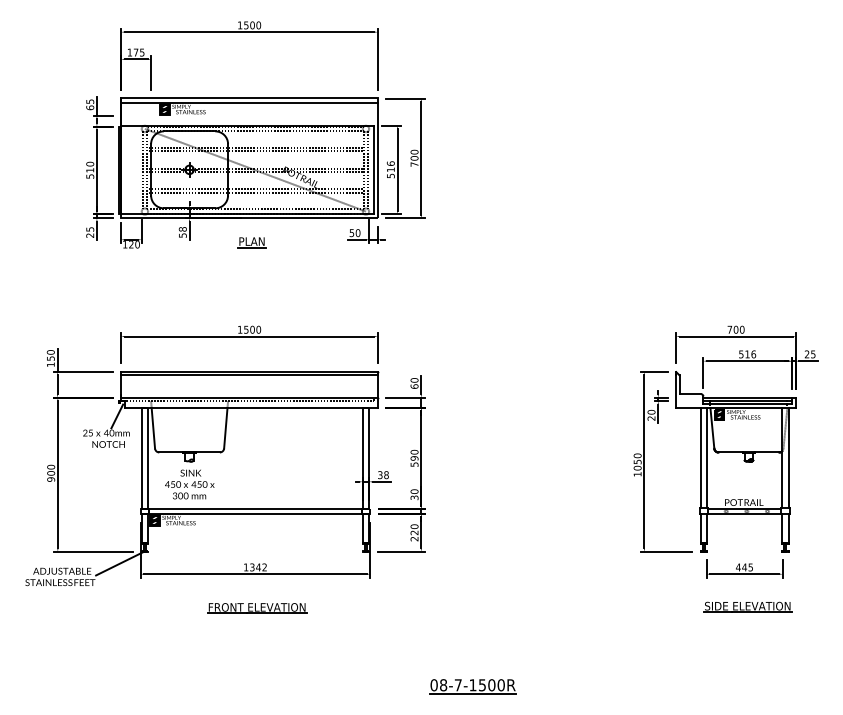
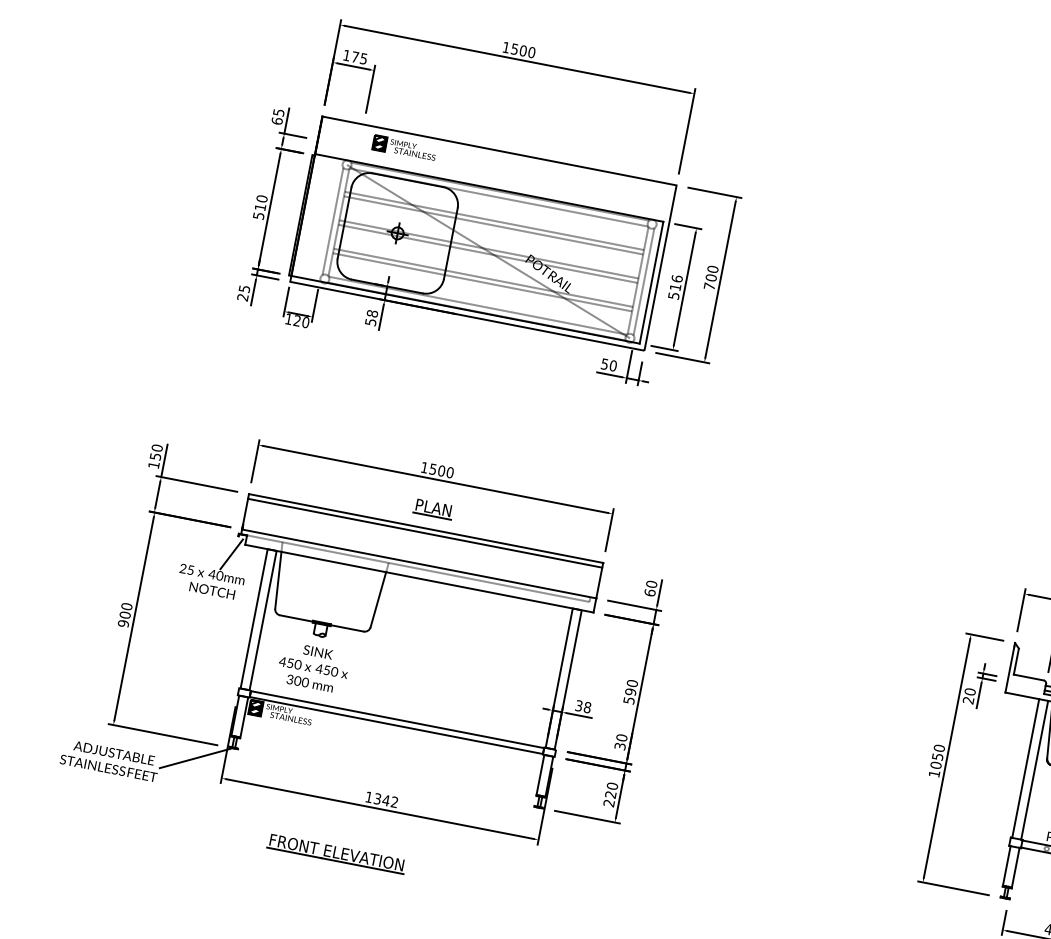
line: (249, 102) -> (498, 156), removed
part: (251, 242) -> (432, 508), moved
part: (257, 608) -> (337, 854), moved

